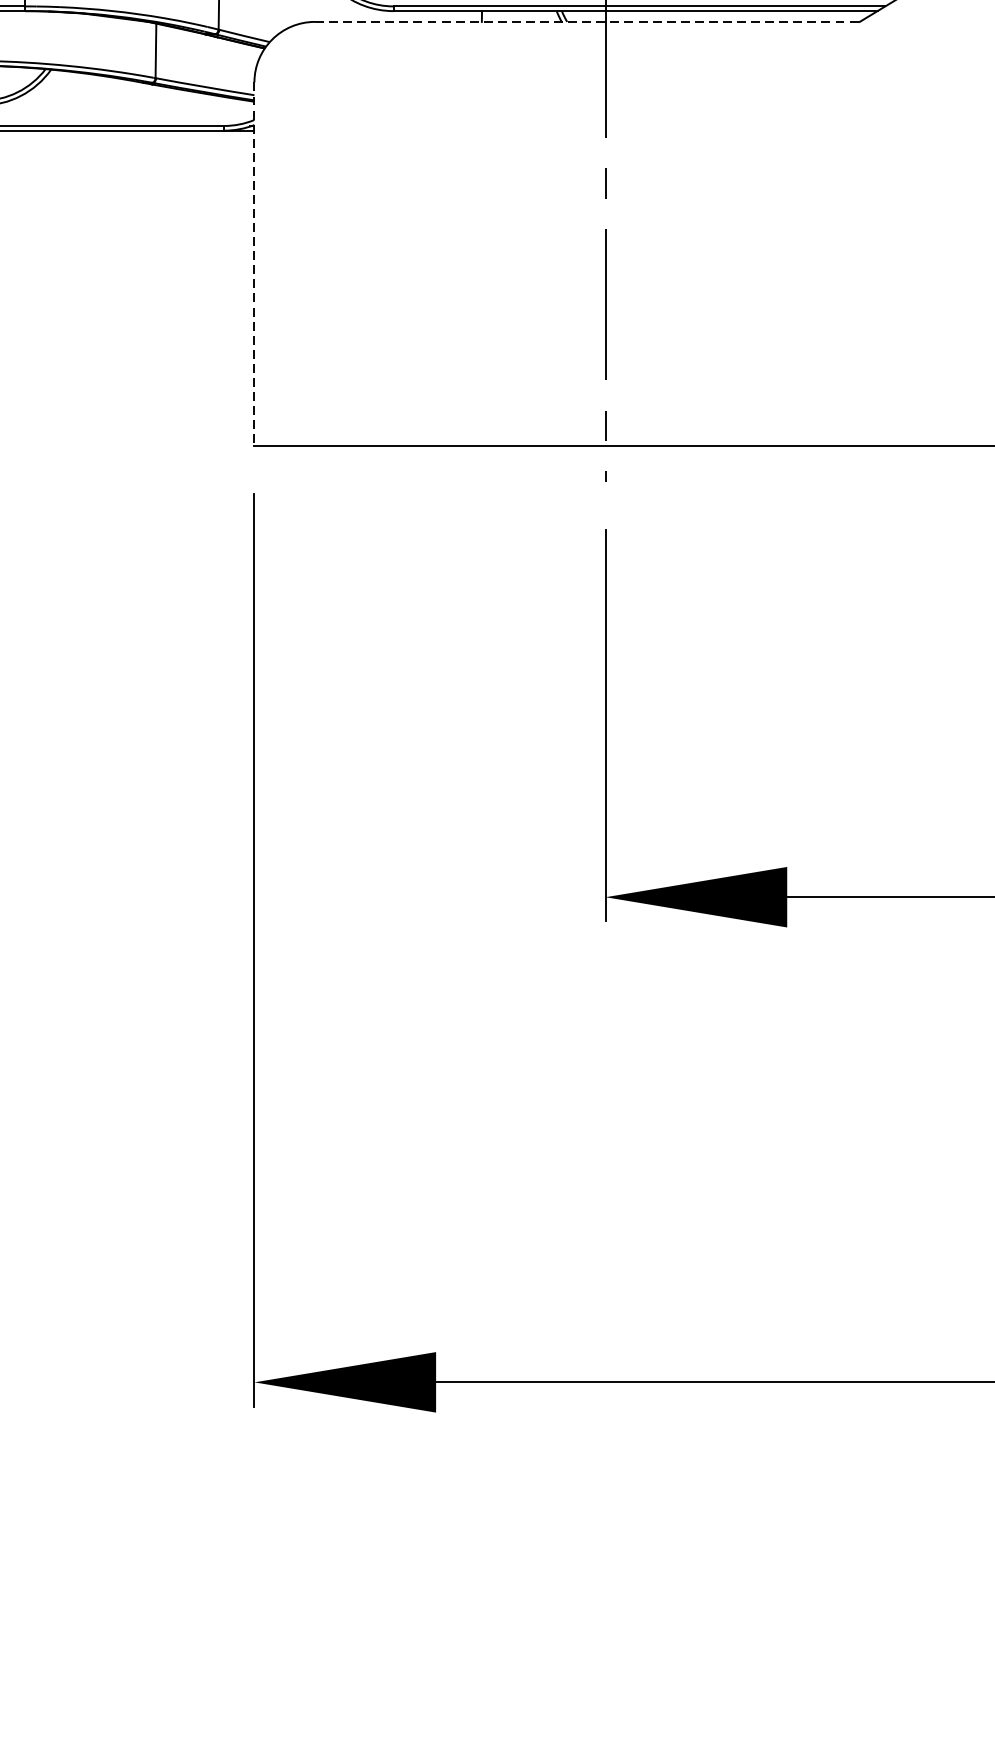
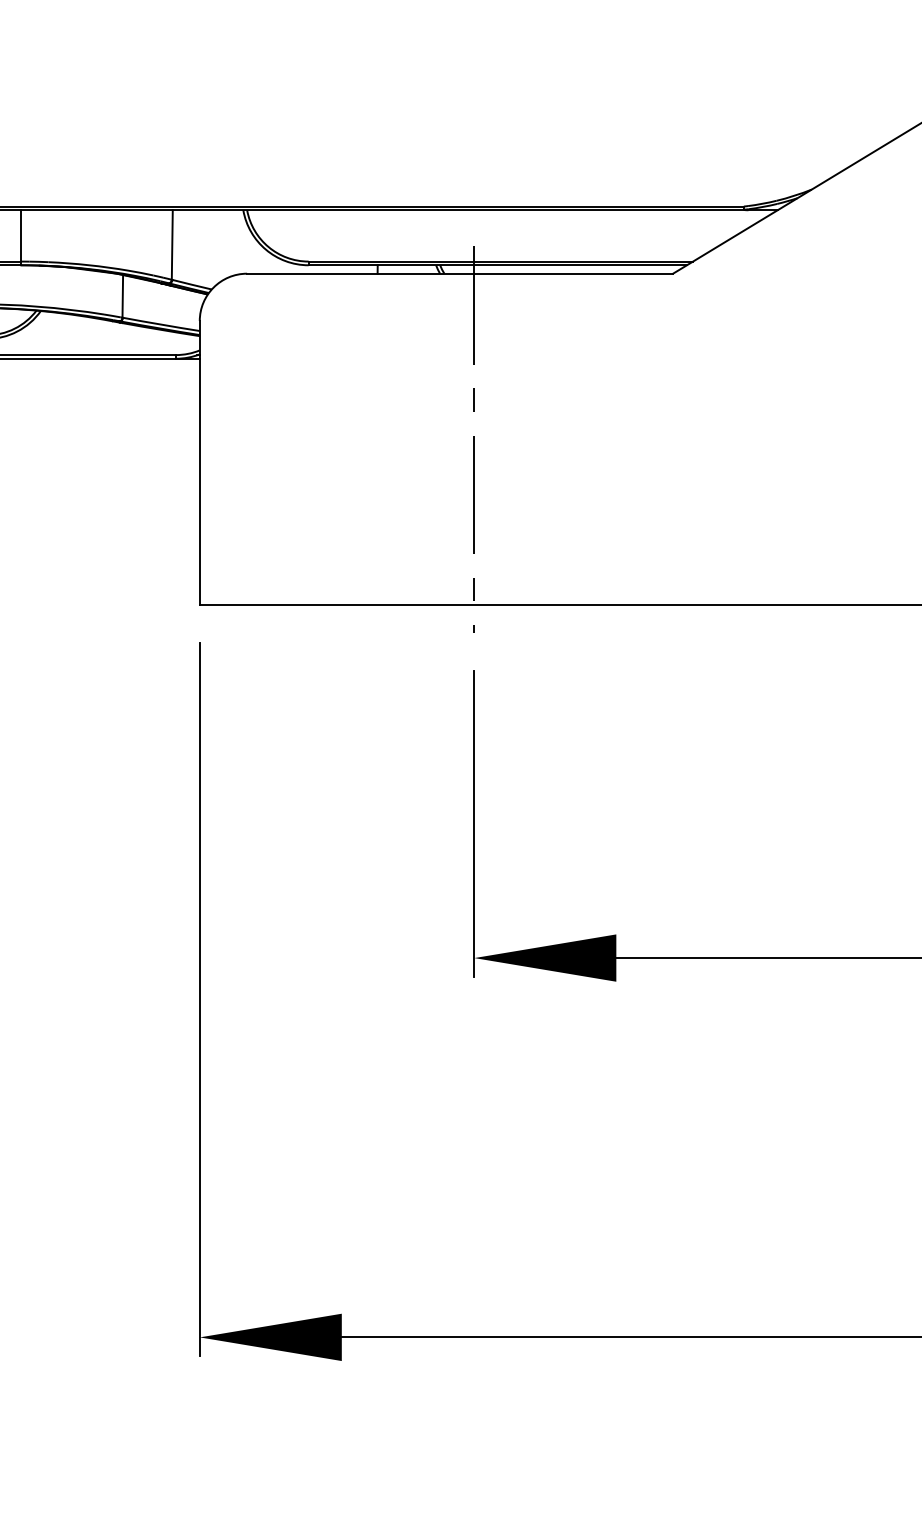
line: (587, 21) -> (460, 273), dashed -> solid
line: (254, 264) -> (199, 463), dashed -> solid

